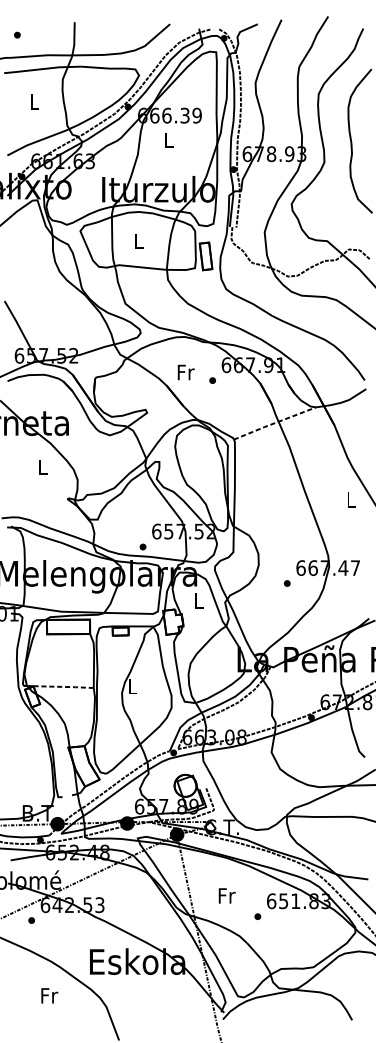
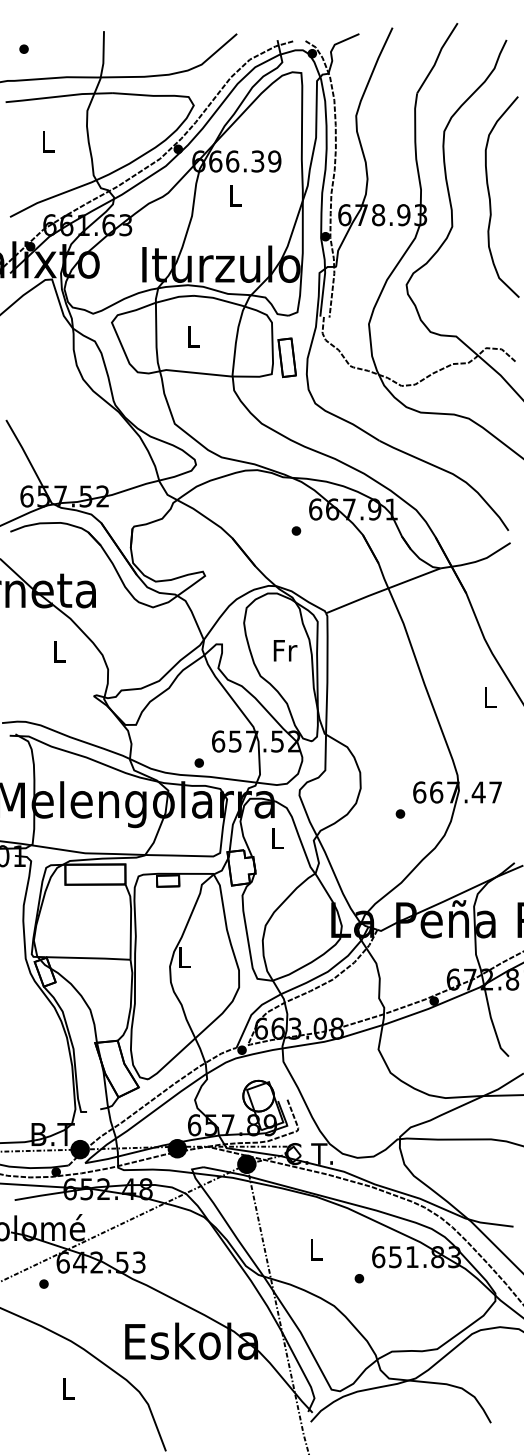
text: (186, 372) -> (285, 650), moved
line: (275, 423) -> (383, 590), dashed -> solid
line: (63, 687) -> (88, 958), dashed -> solid
text: (227, 895) -> (316, 1249), Fr -> L
text: (49, 995) -> (68, 1388), Fr -> L

